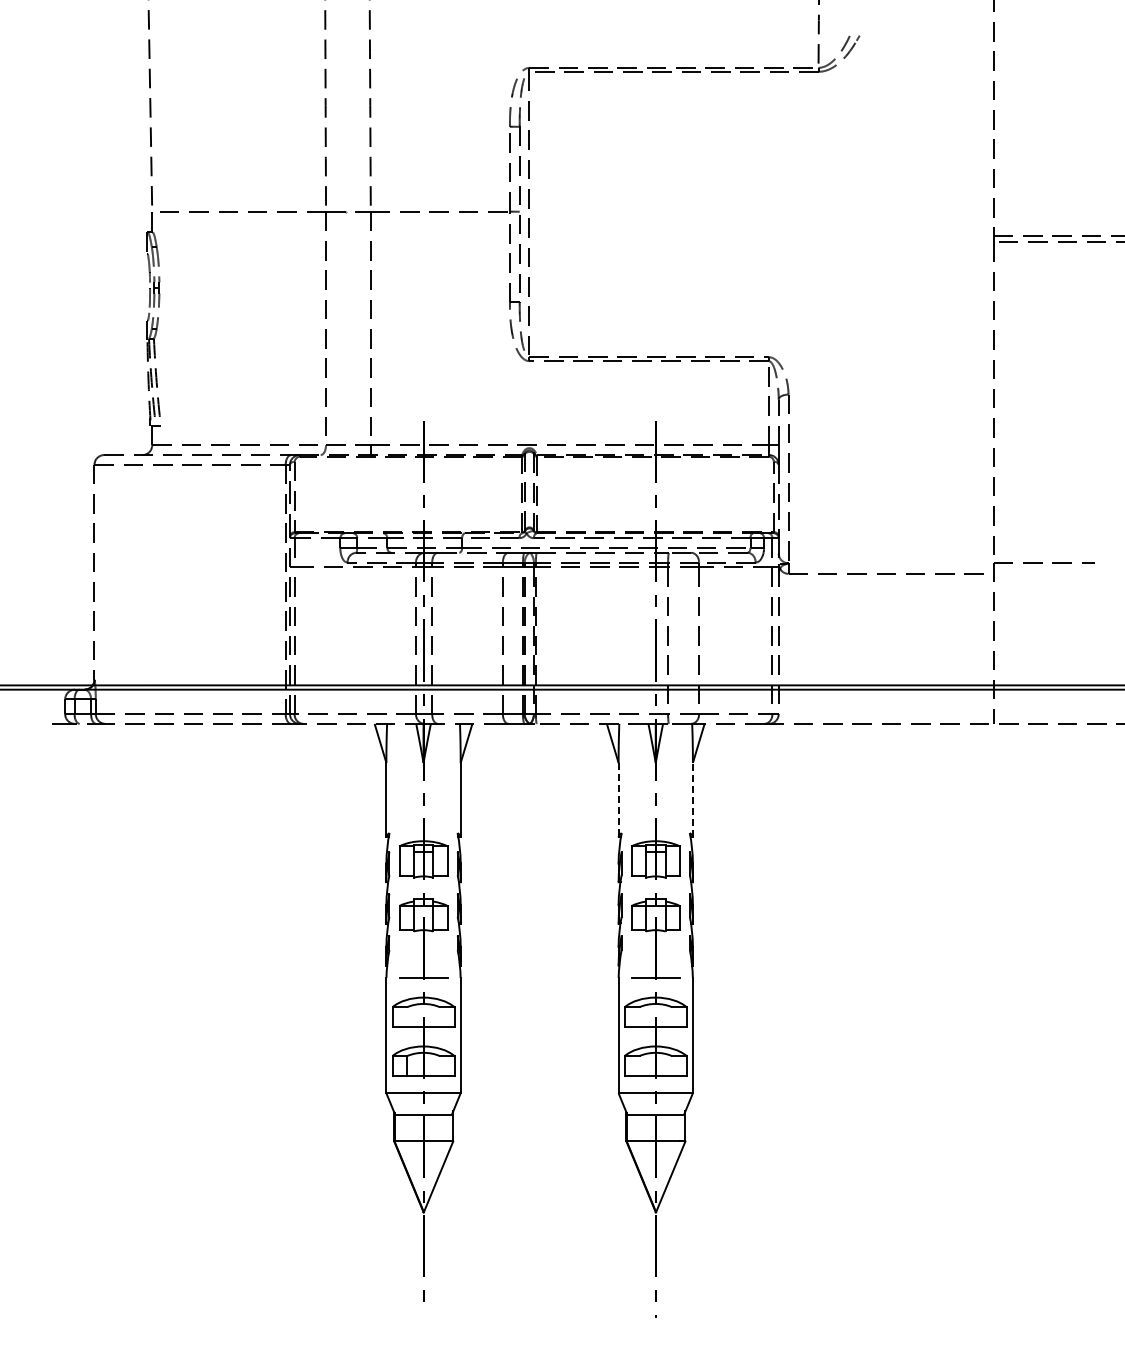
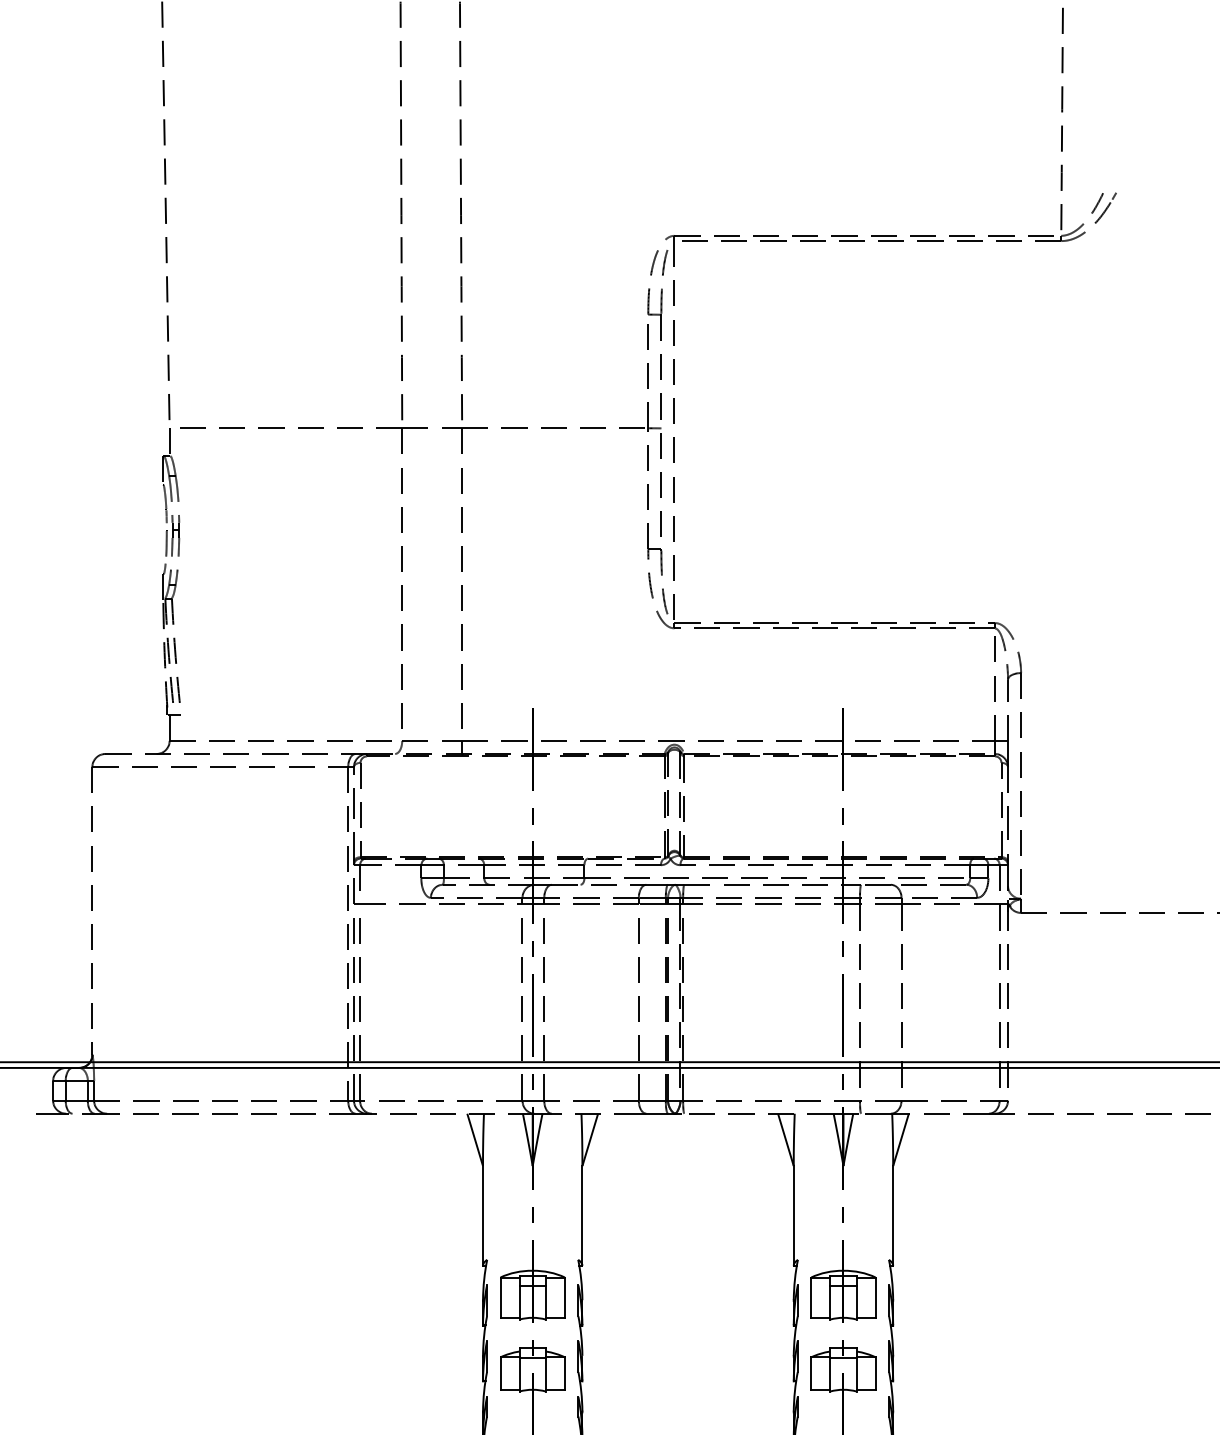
line: (692, 799) -> (892, 1214), dashed -> solid
line: (618, 800) -> (793, 1216), dashed -> solid

